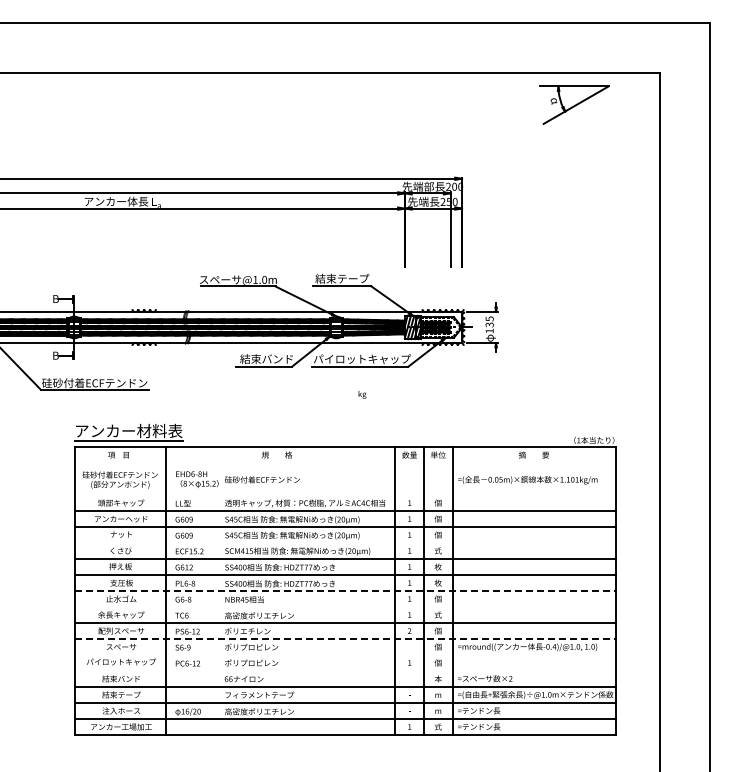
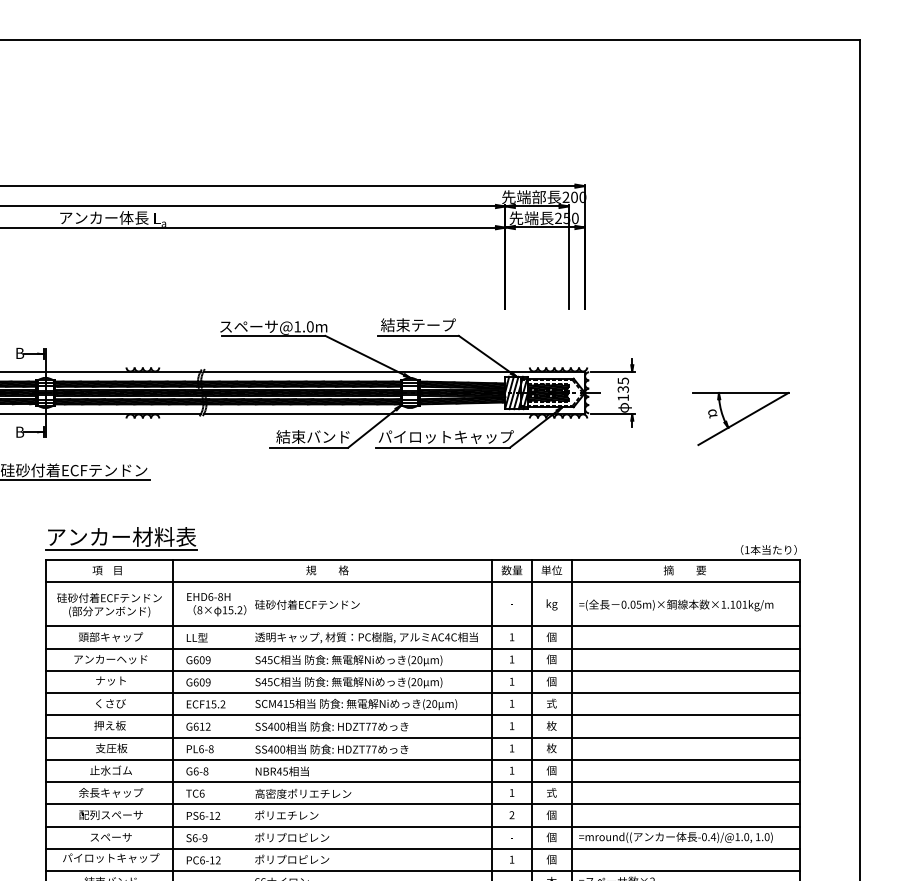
part: (574, 104) -> (741, 418), moved
text: (362, 394) -> (552, 604), moved
line: (345, 463) -> (422, 582), added
line: (345, 495) -> (422, 626), added
line: (345, 543) -> (422, 693), added
line: (345, 591) -> (422, 760), dashed -> solid
line: (345, 607) -> (422, 782), added
line: (345, 639) -> (422, 826), dashed -> solid
line: (345, 655) -> (422, 849), added
line: (345, 671) -> (422, 871), added

